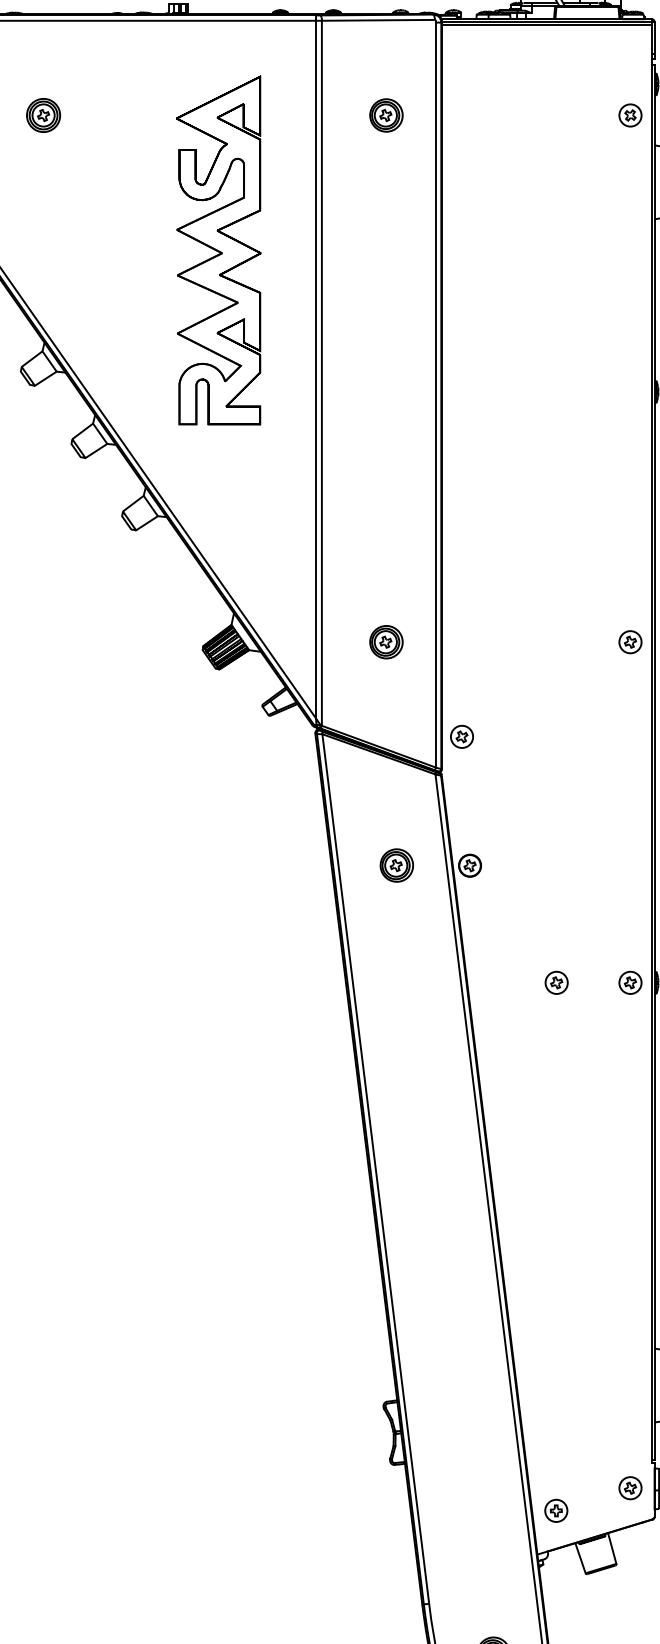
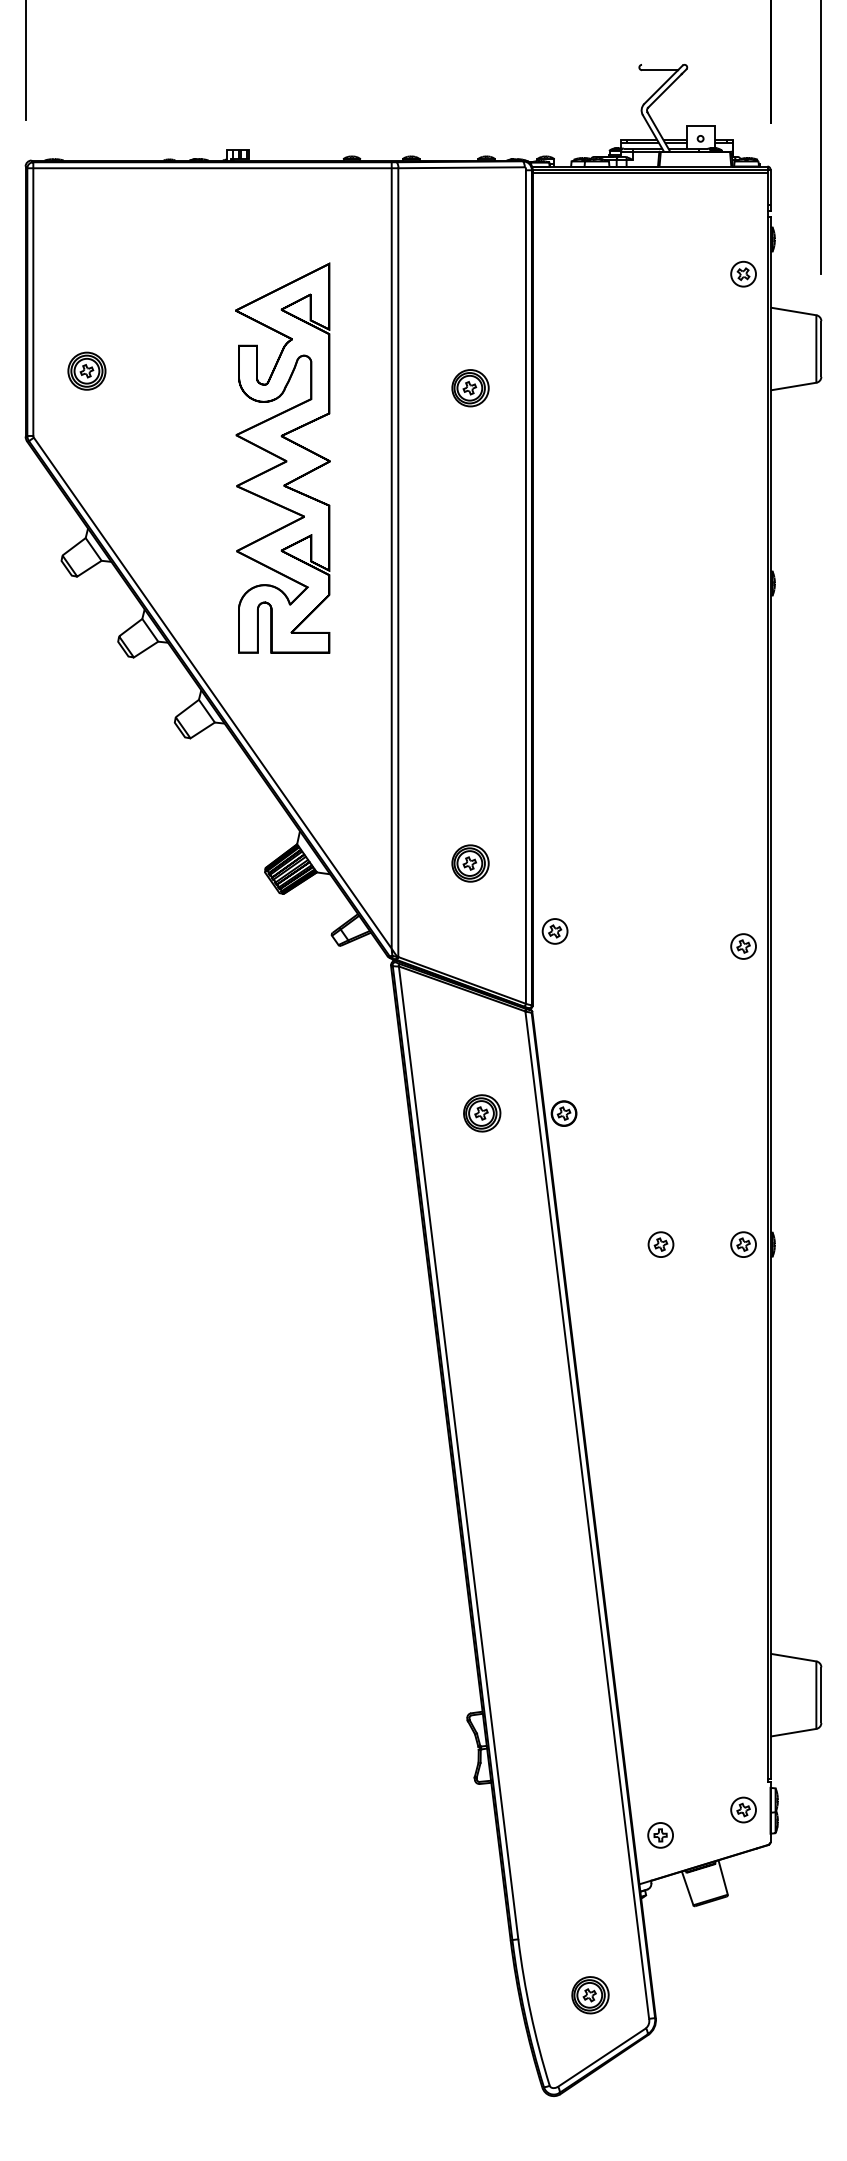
part: (43, 114) -> (86, 370), moved
part: (386, 115) -> (470, 388), moved
part: (218, 249) -> (282, 457), moved
part: (630, 642) -> (743, 946), moved
part: (461, 736) -> (554, 931), moved

